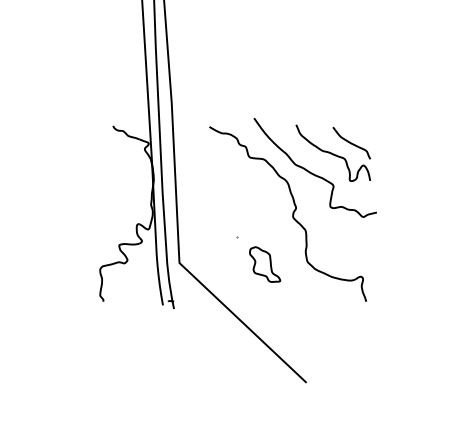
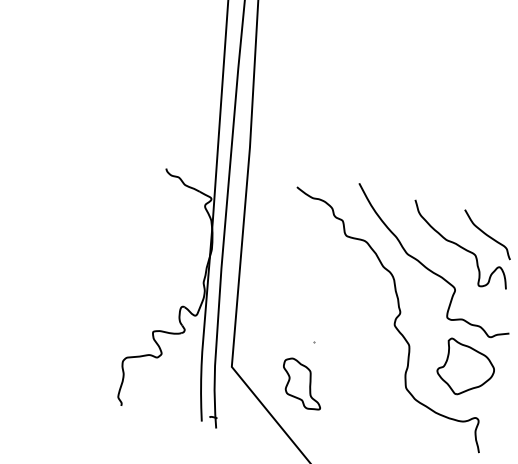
part: (348, 241) -> (465, 367), added
part: (265, 264) -> (302, 383), moved

